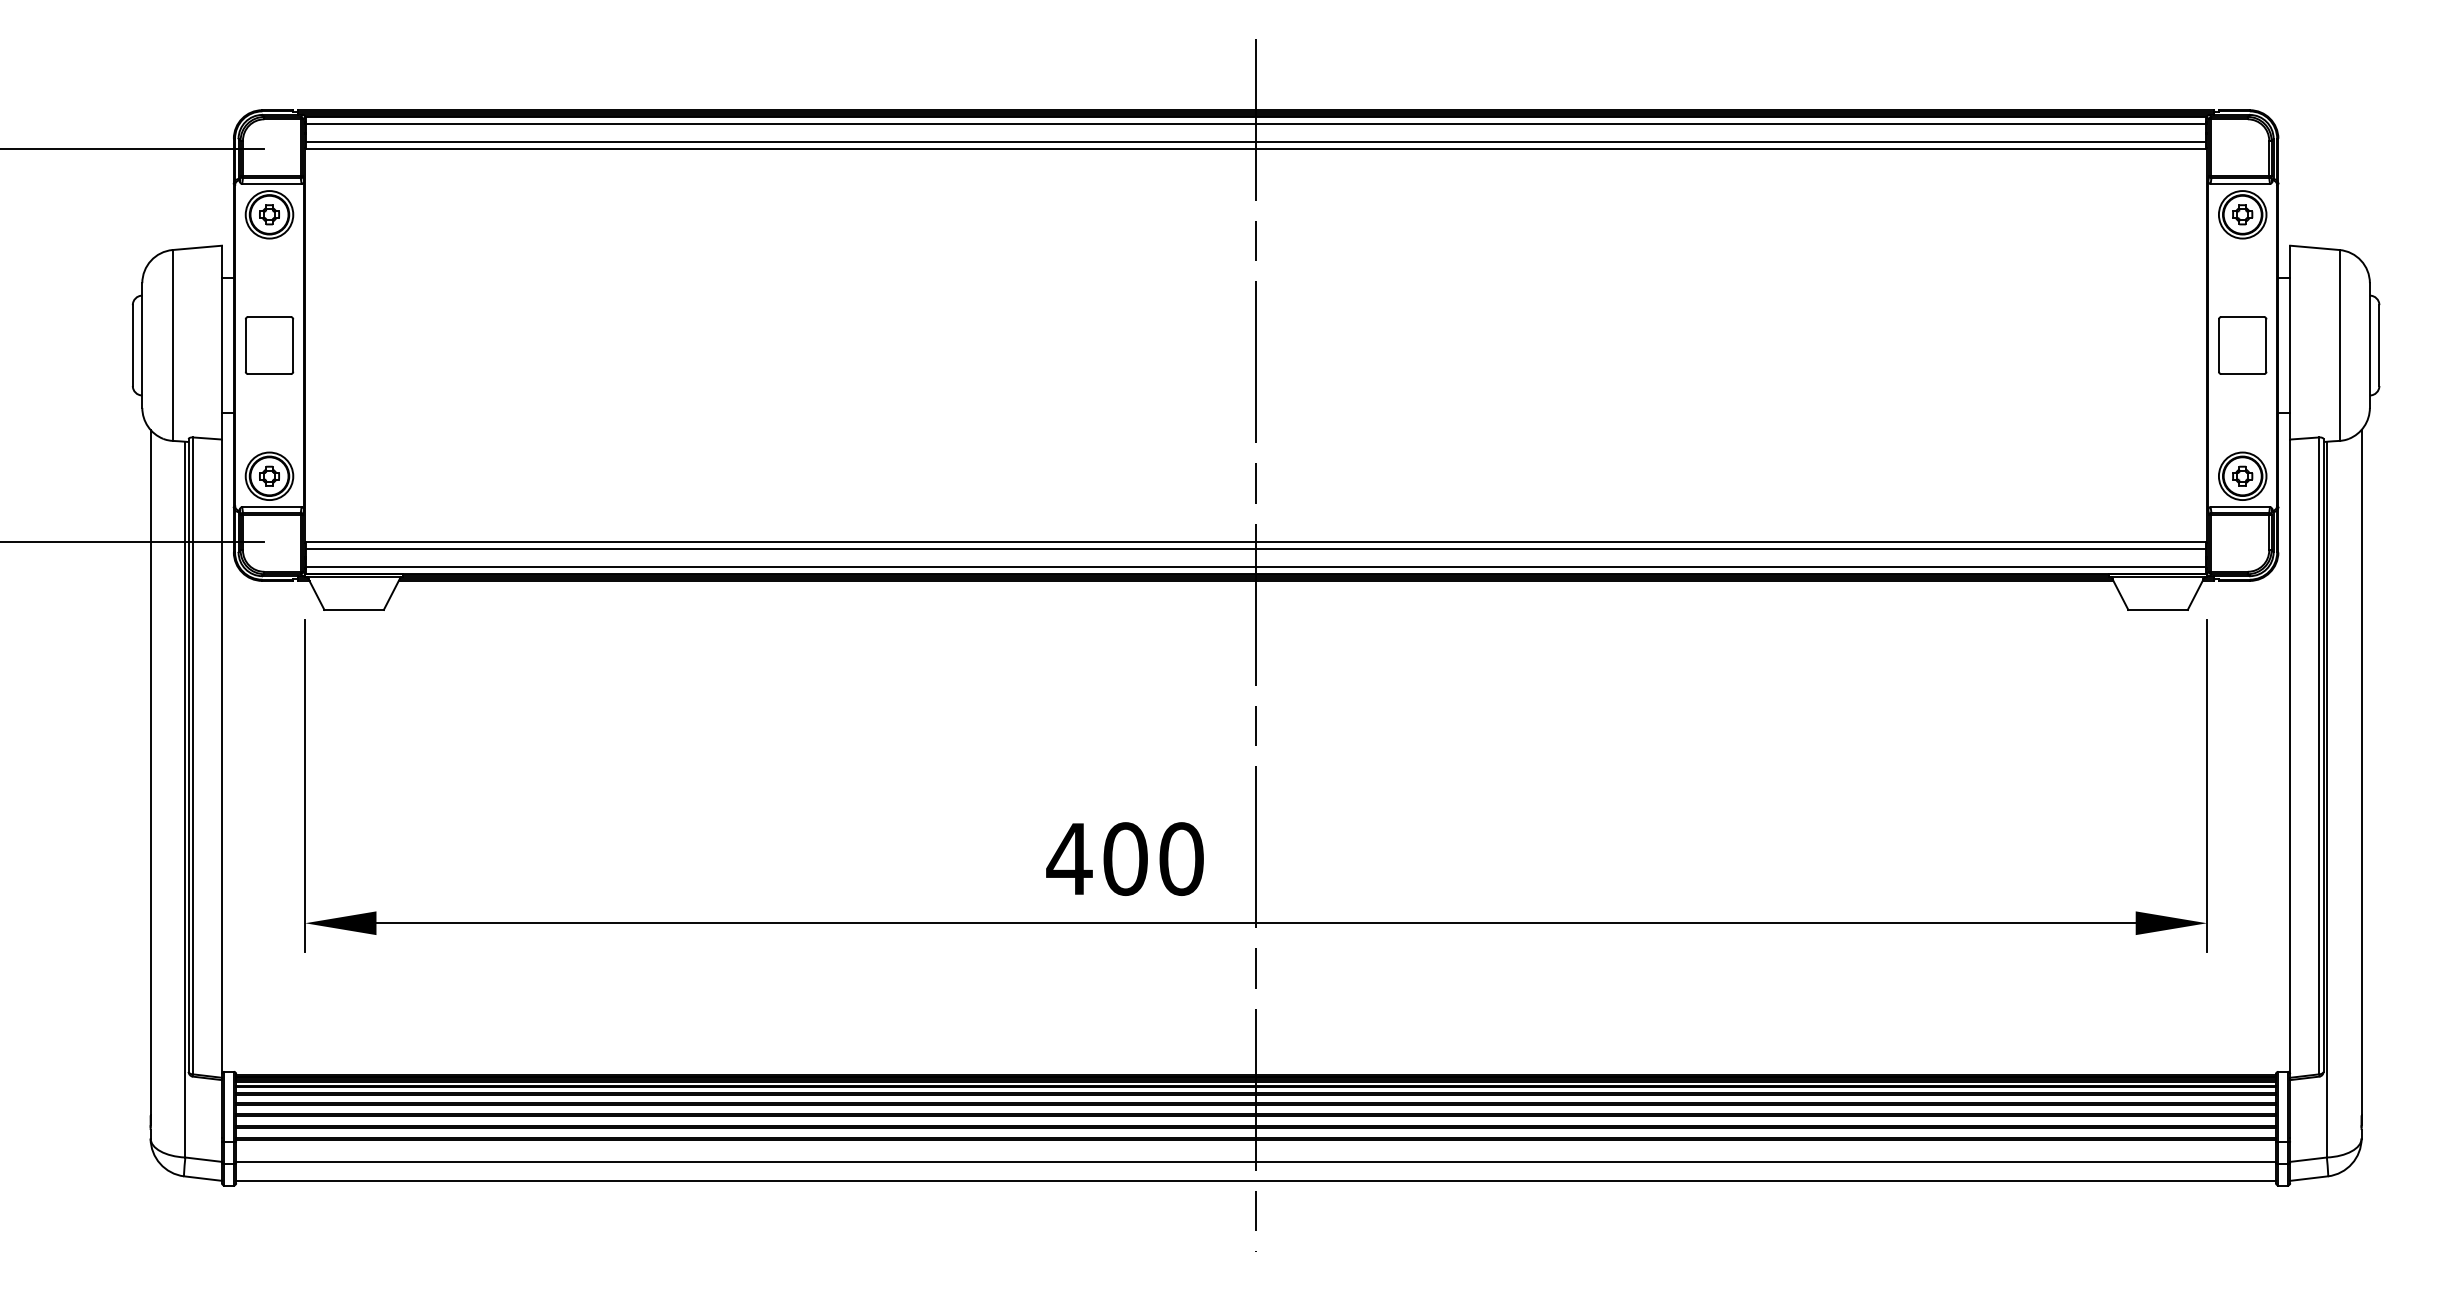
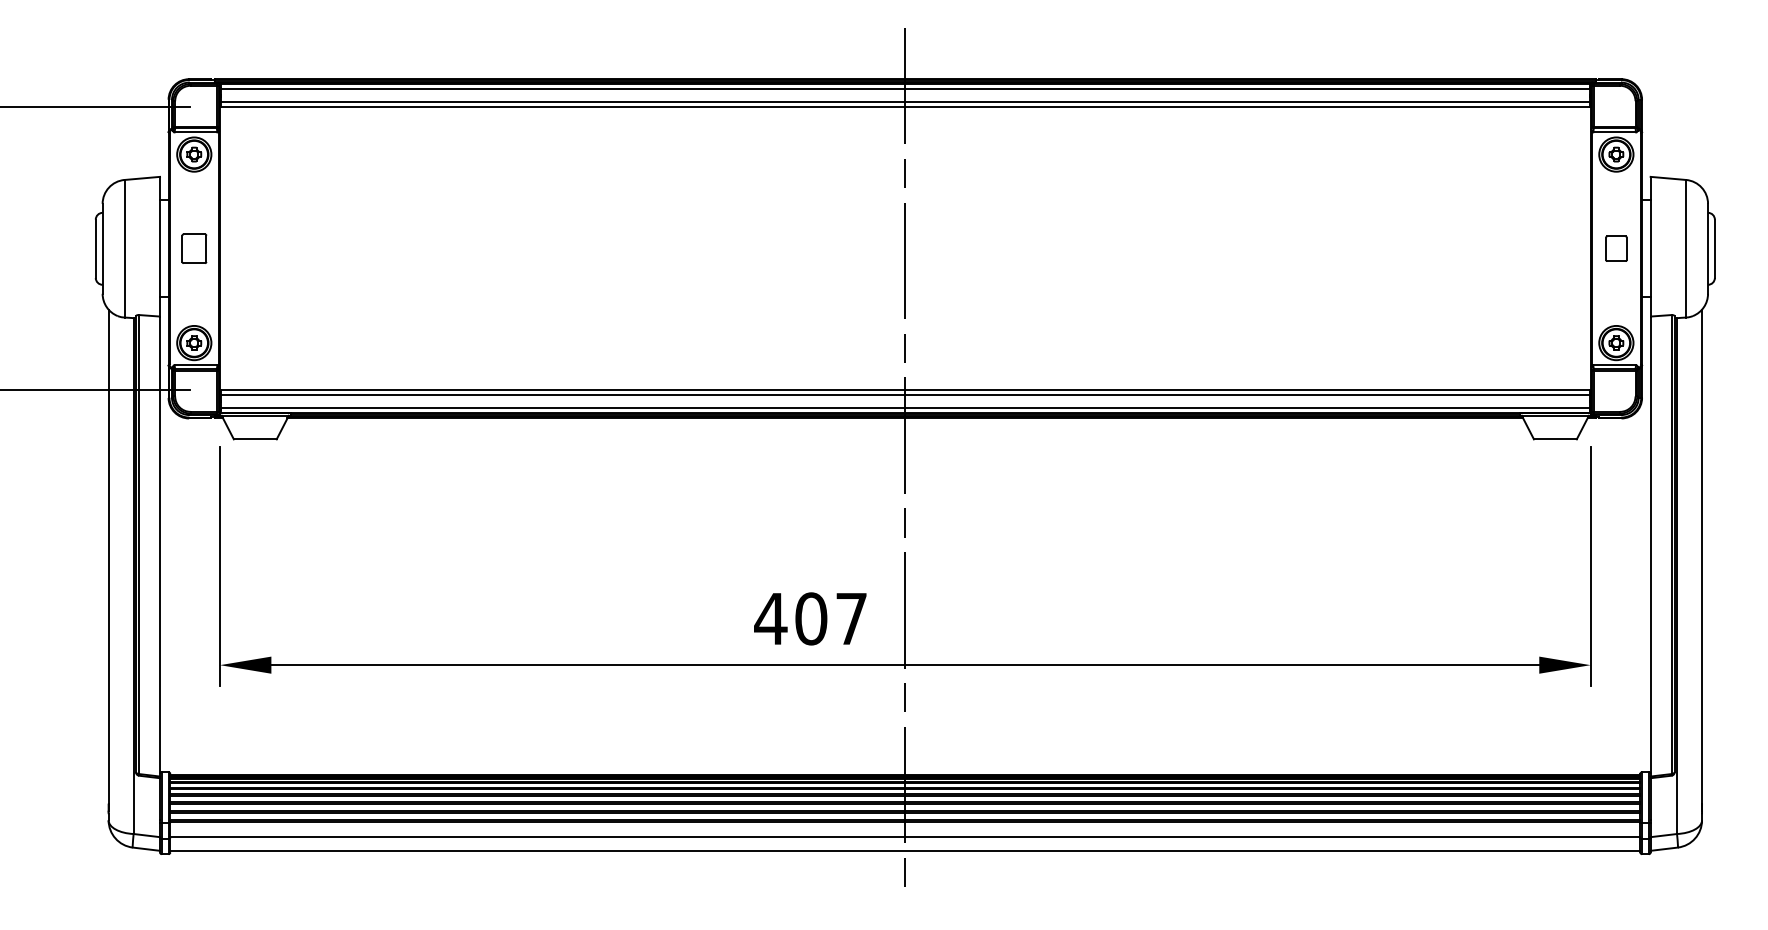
part: (269, 345) -> (194, 248), size x0.7
part: (2242, 345) -> (1616, 248), size x0.6
text: (1181, 858) -> (851, 618), 400 -> 407

